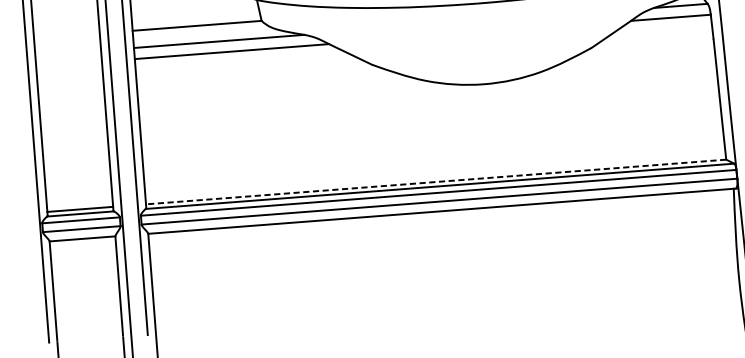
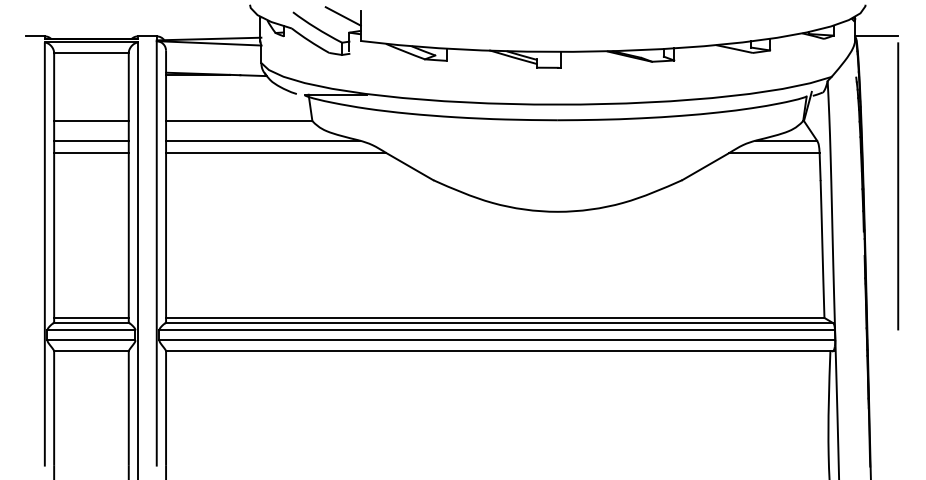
line: (66, 36) -> (91, 121), added
line: (68, 53) -> (91, 140), added
line: (69, 64) -> (91, 153), added
line: (435, 181) -> (494, 317), dashed -> solid

